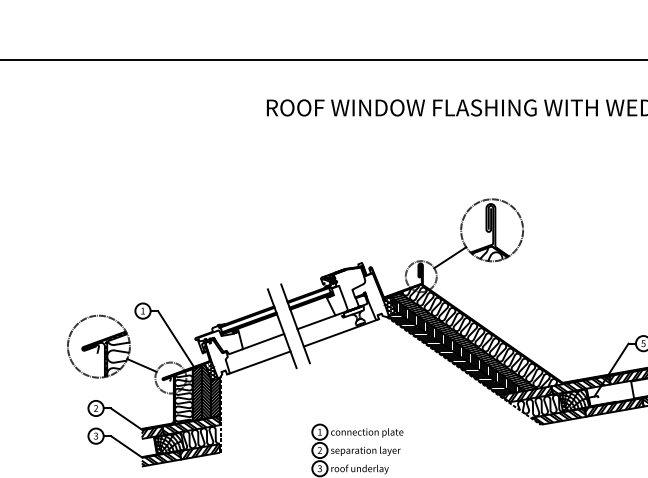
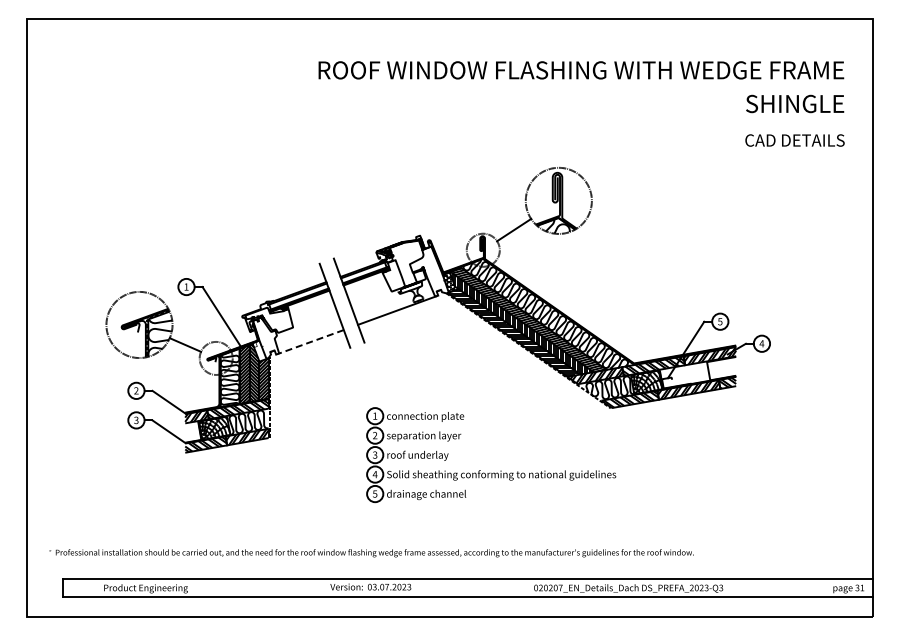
line: (316, 321) -> (371, 298), removed
line: (263, 341) -> (314, 319), removed
line: (260, 362) -> (311, 341), solid -> dashed
hatch: (211, 370) -> (259, 350), removed

